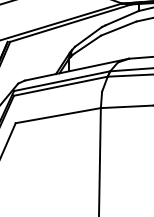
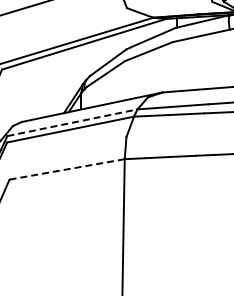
line: (62, 80) -> (72, 122), solid -> dashed
line: (58, 115) -> (67, 169), solid -> dashed

